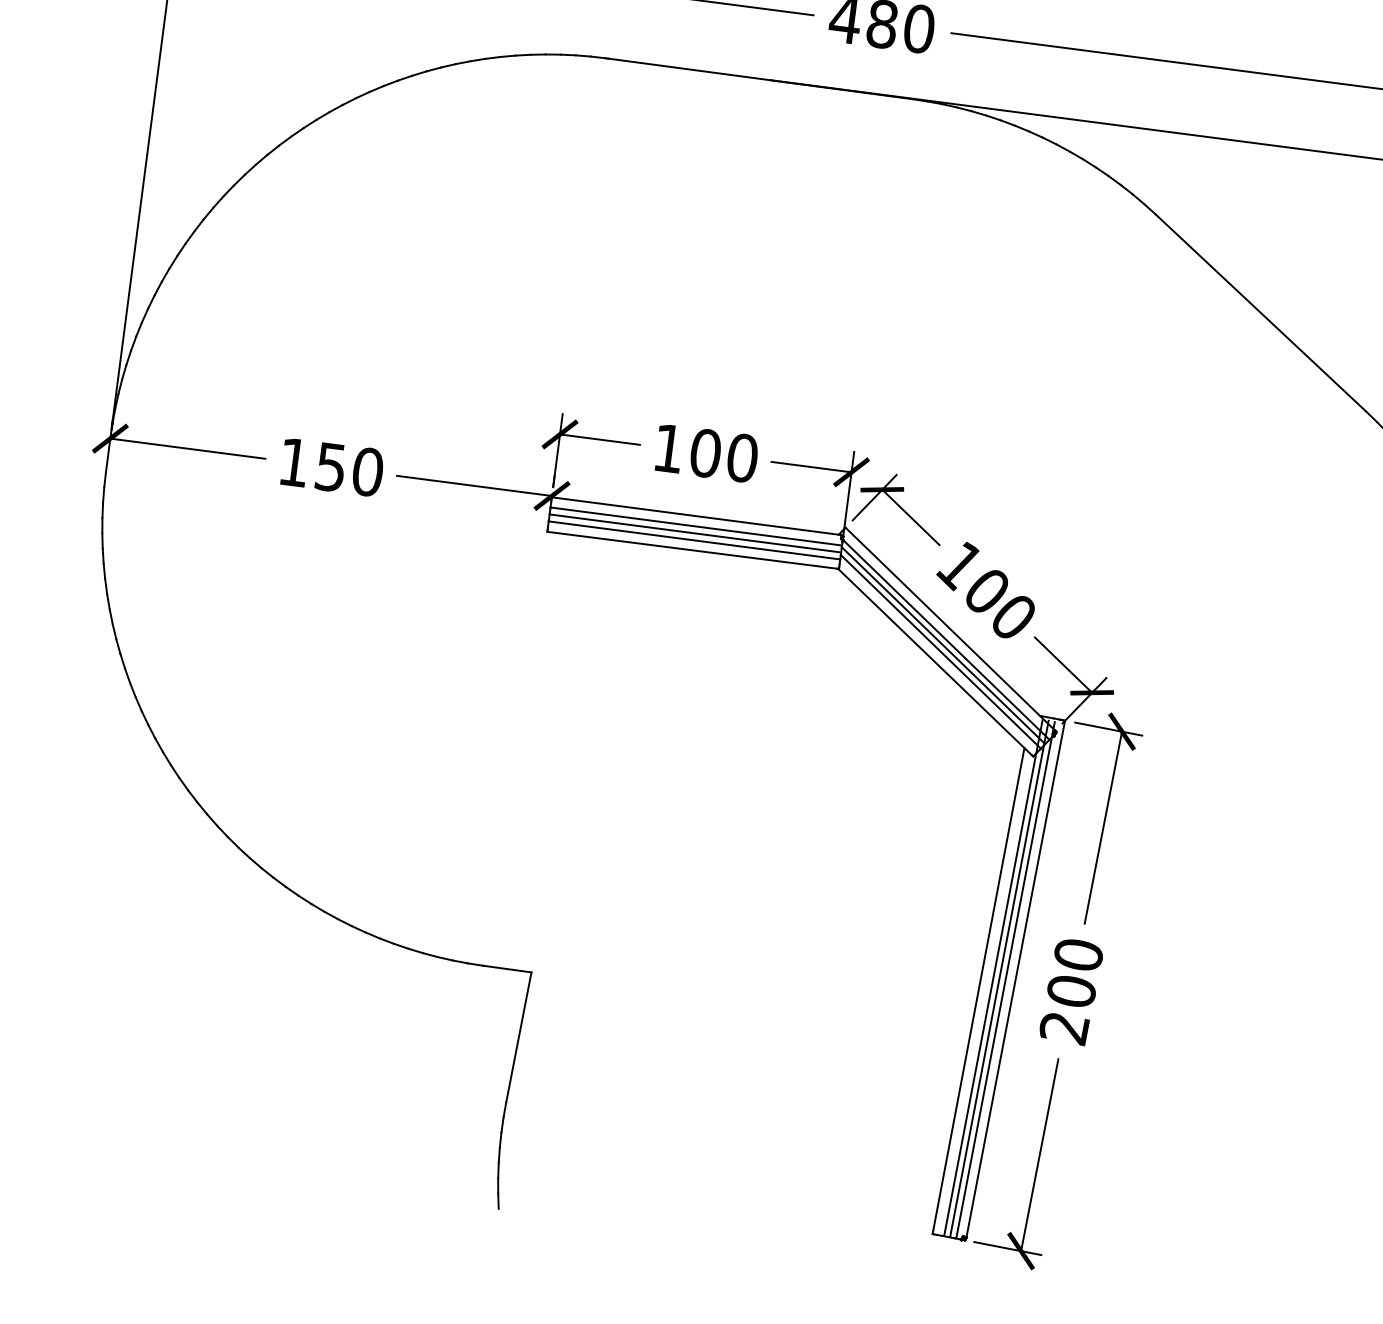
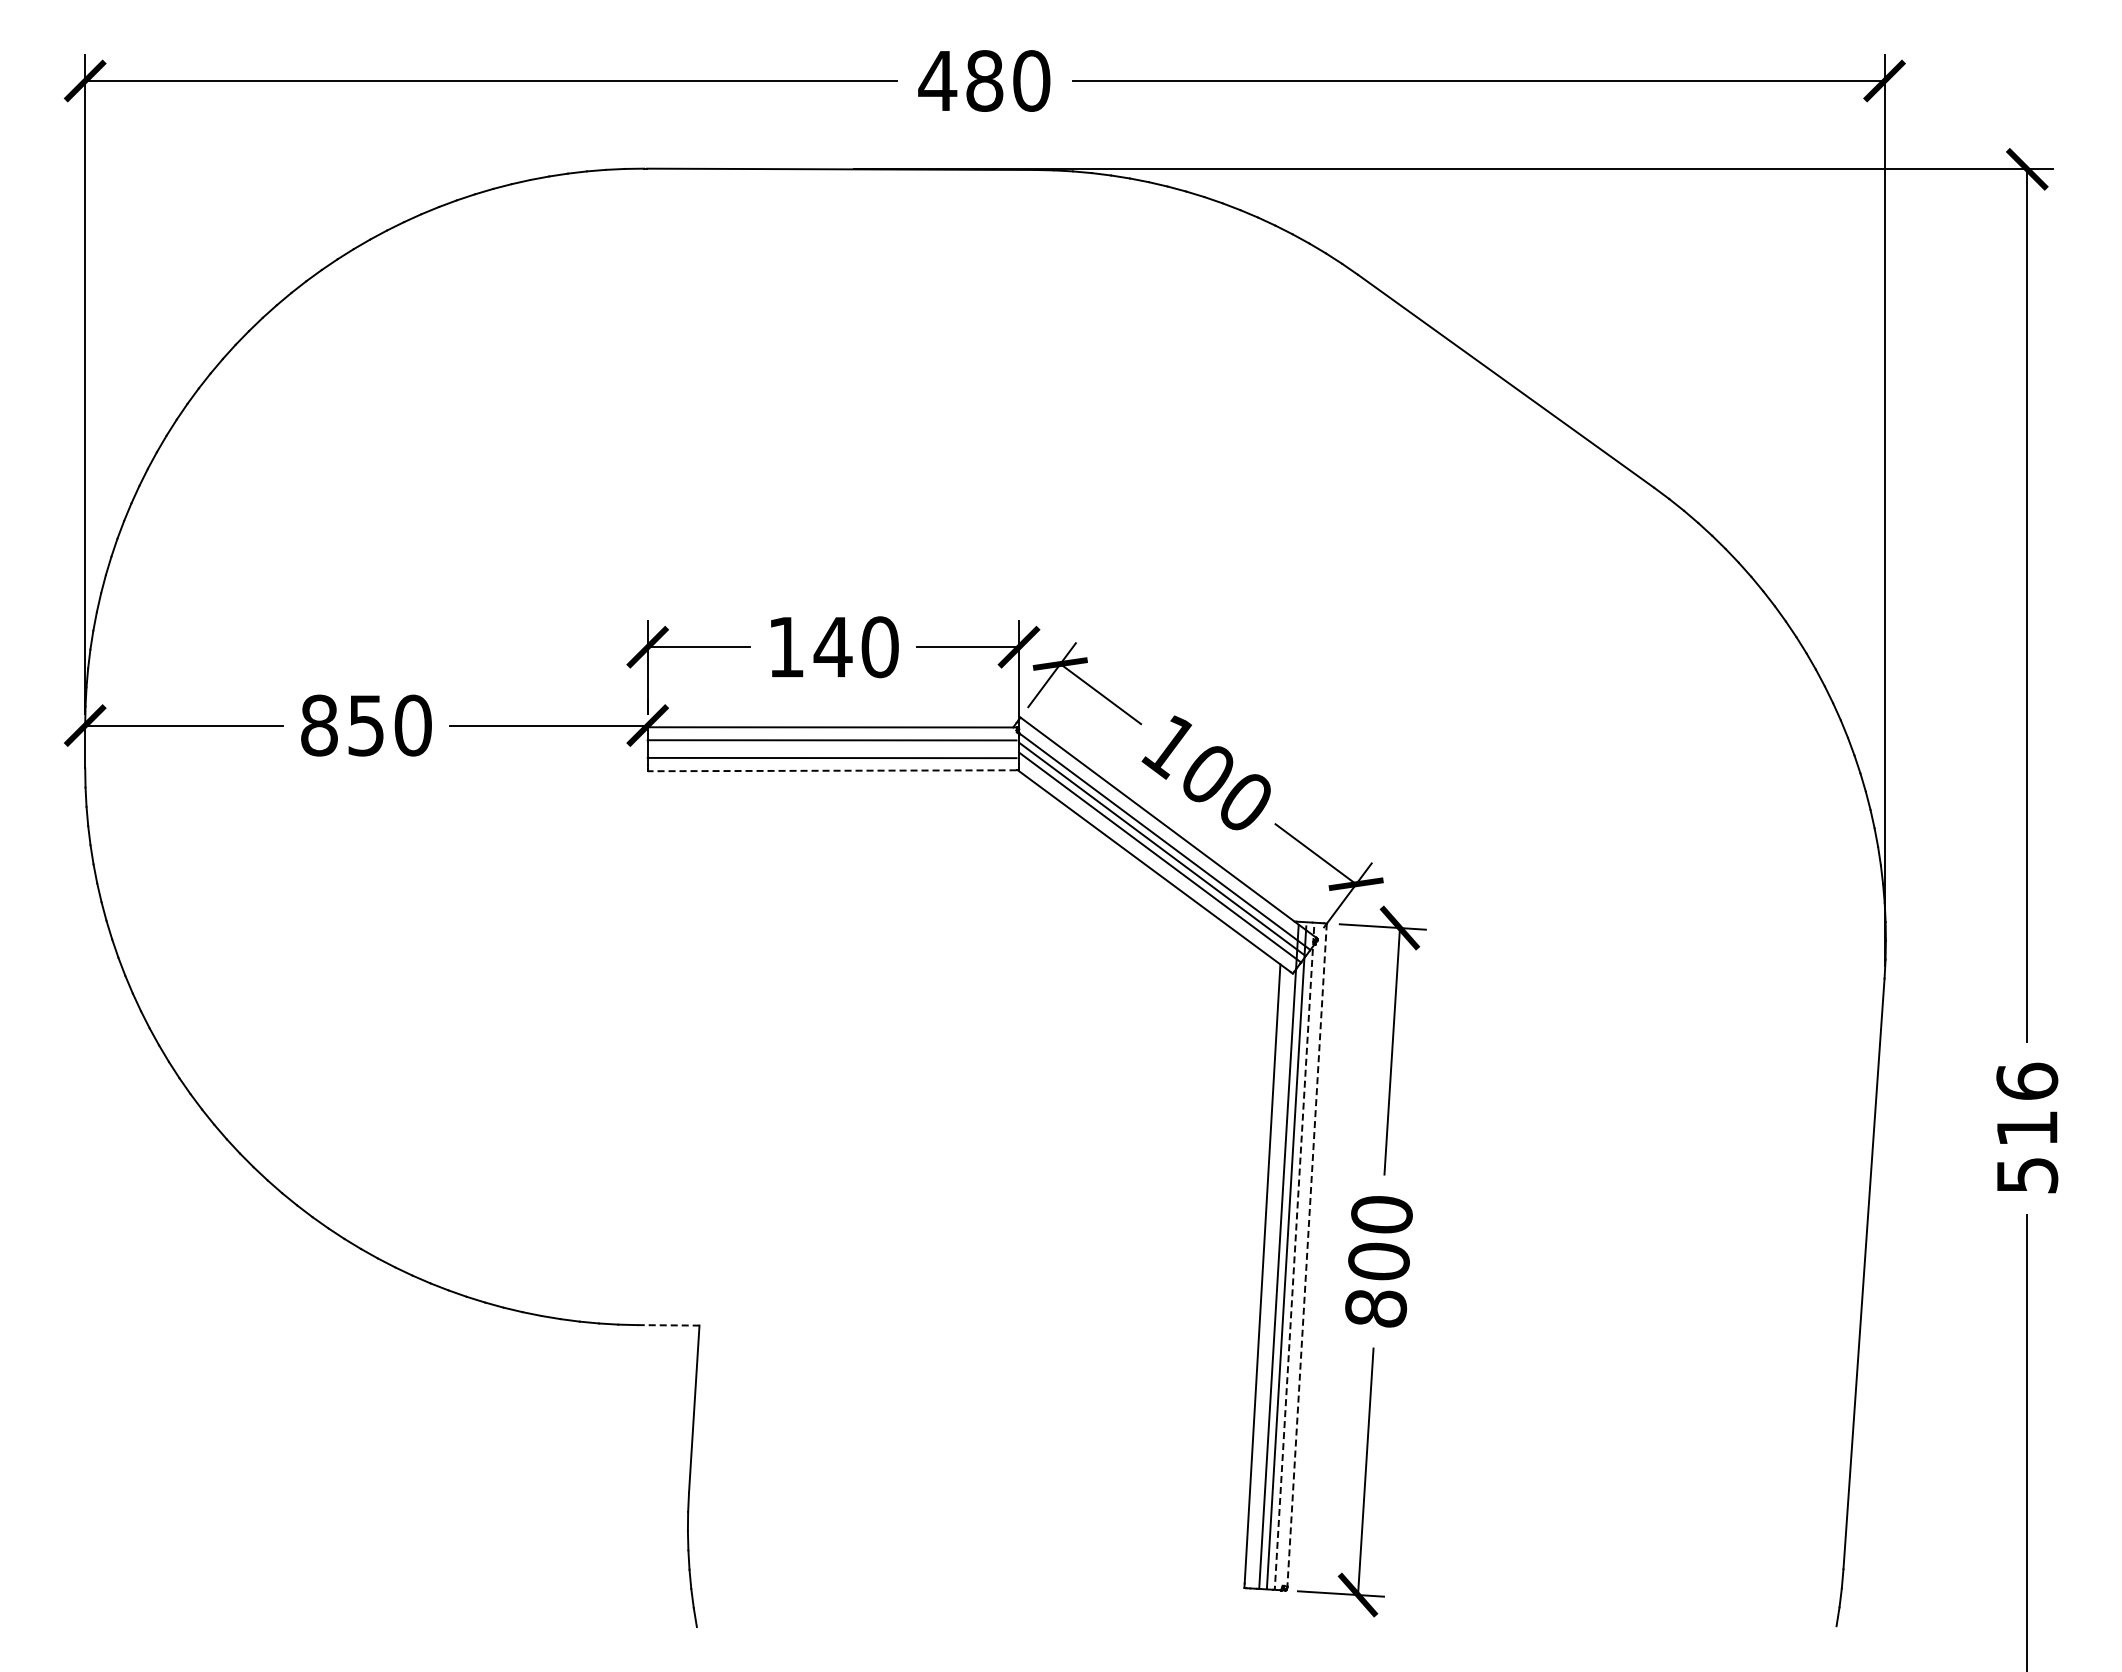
text: (705, 453) -> (832, 647), 100 -> 140
text: (294, 462) -> (319, 725), 150 -> 850
line: (693, 533) -> (831, 749), removed
line: (691, 550) -> (831, 770), solid -> dashed
line: (507, 969) -> (668, 1325), solid -> dashed
line: (1016, 978) -> (1307, 1254), solid -> dashed
line: (1005, 980) -> (1294, 1258), solid -> dashed
text: (1064, 1028) -> (1376, 1309), 200 -> 800

